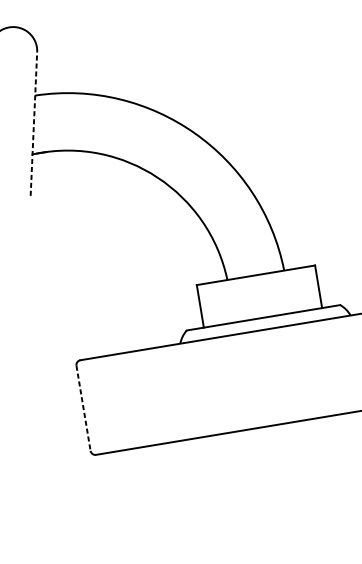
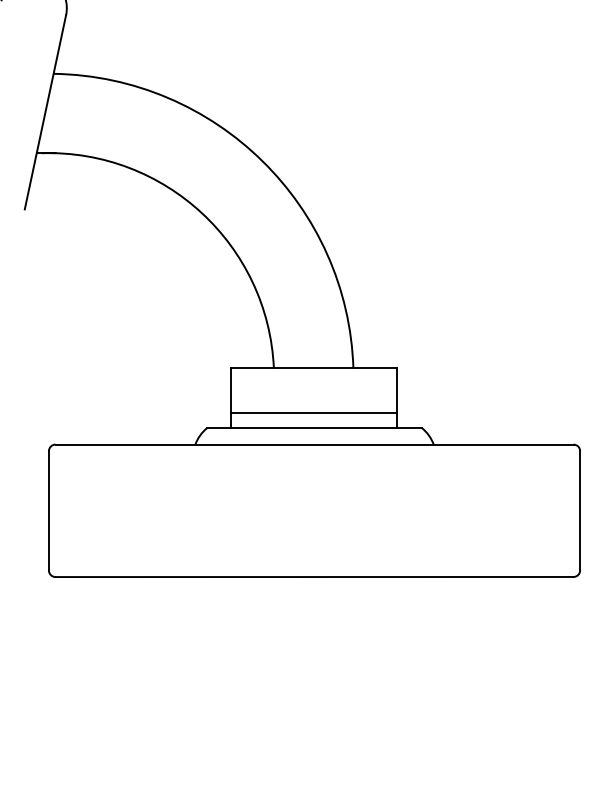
line: (33, 123) -> (45, 111), dashed -> solid
line: (260, 306) -> (313, 412), added
line: (83, 408) -> (48, 510), dashed -> solid

